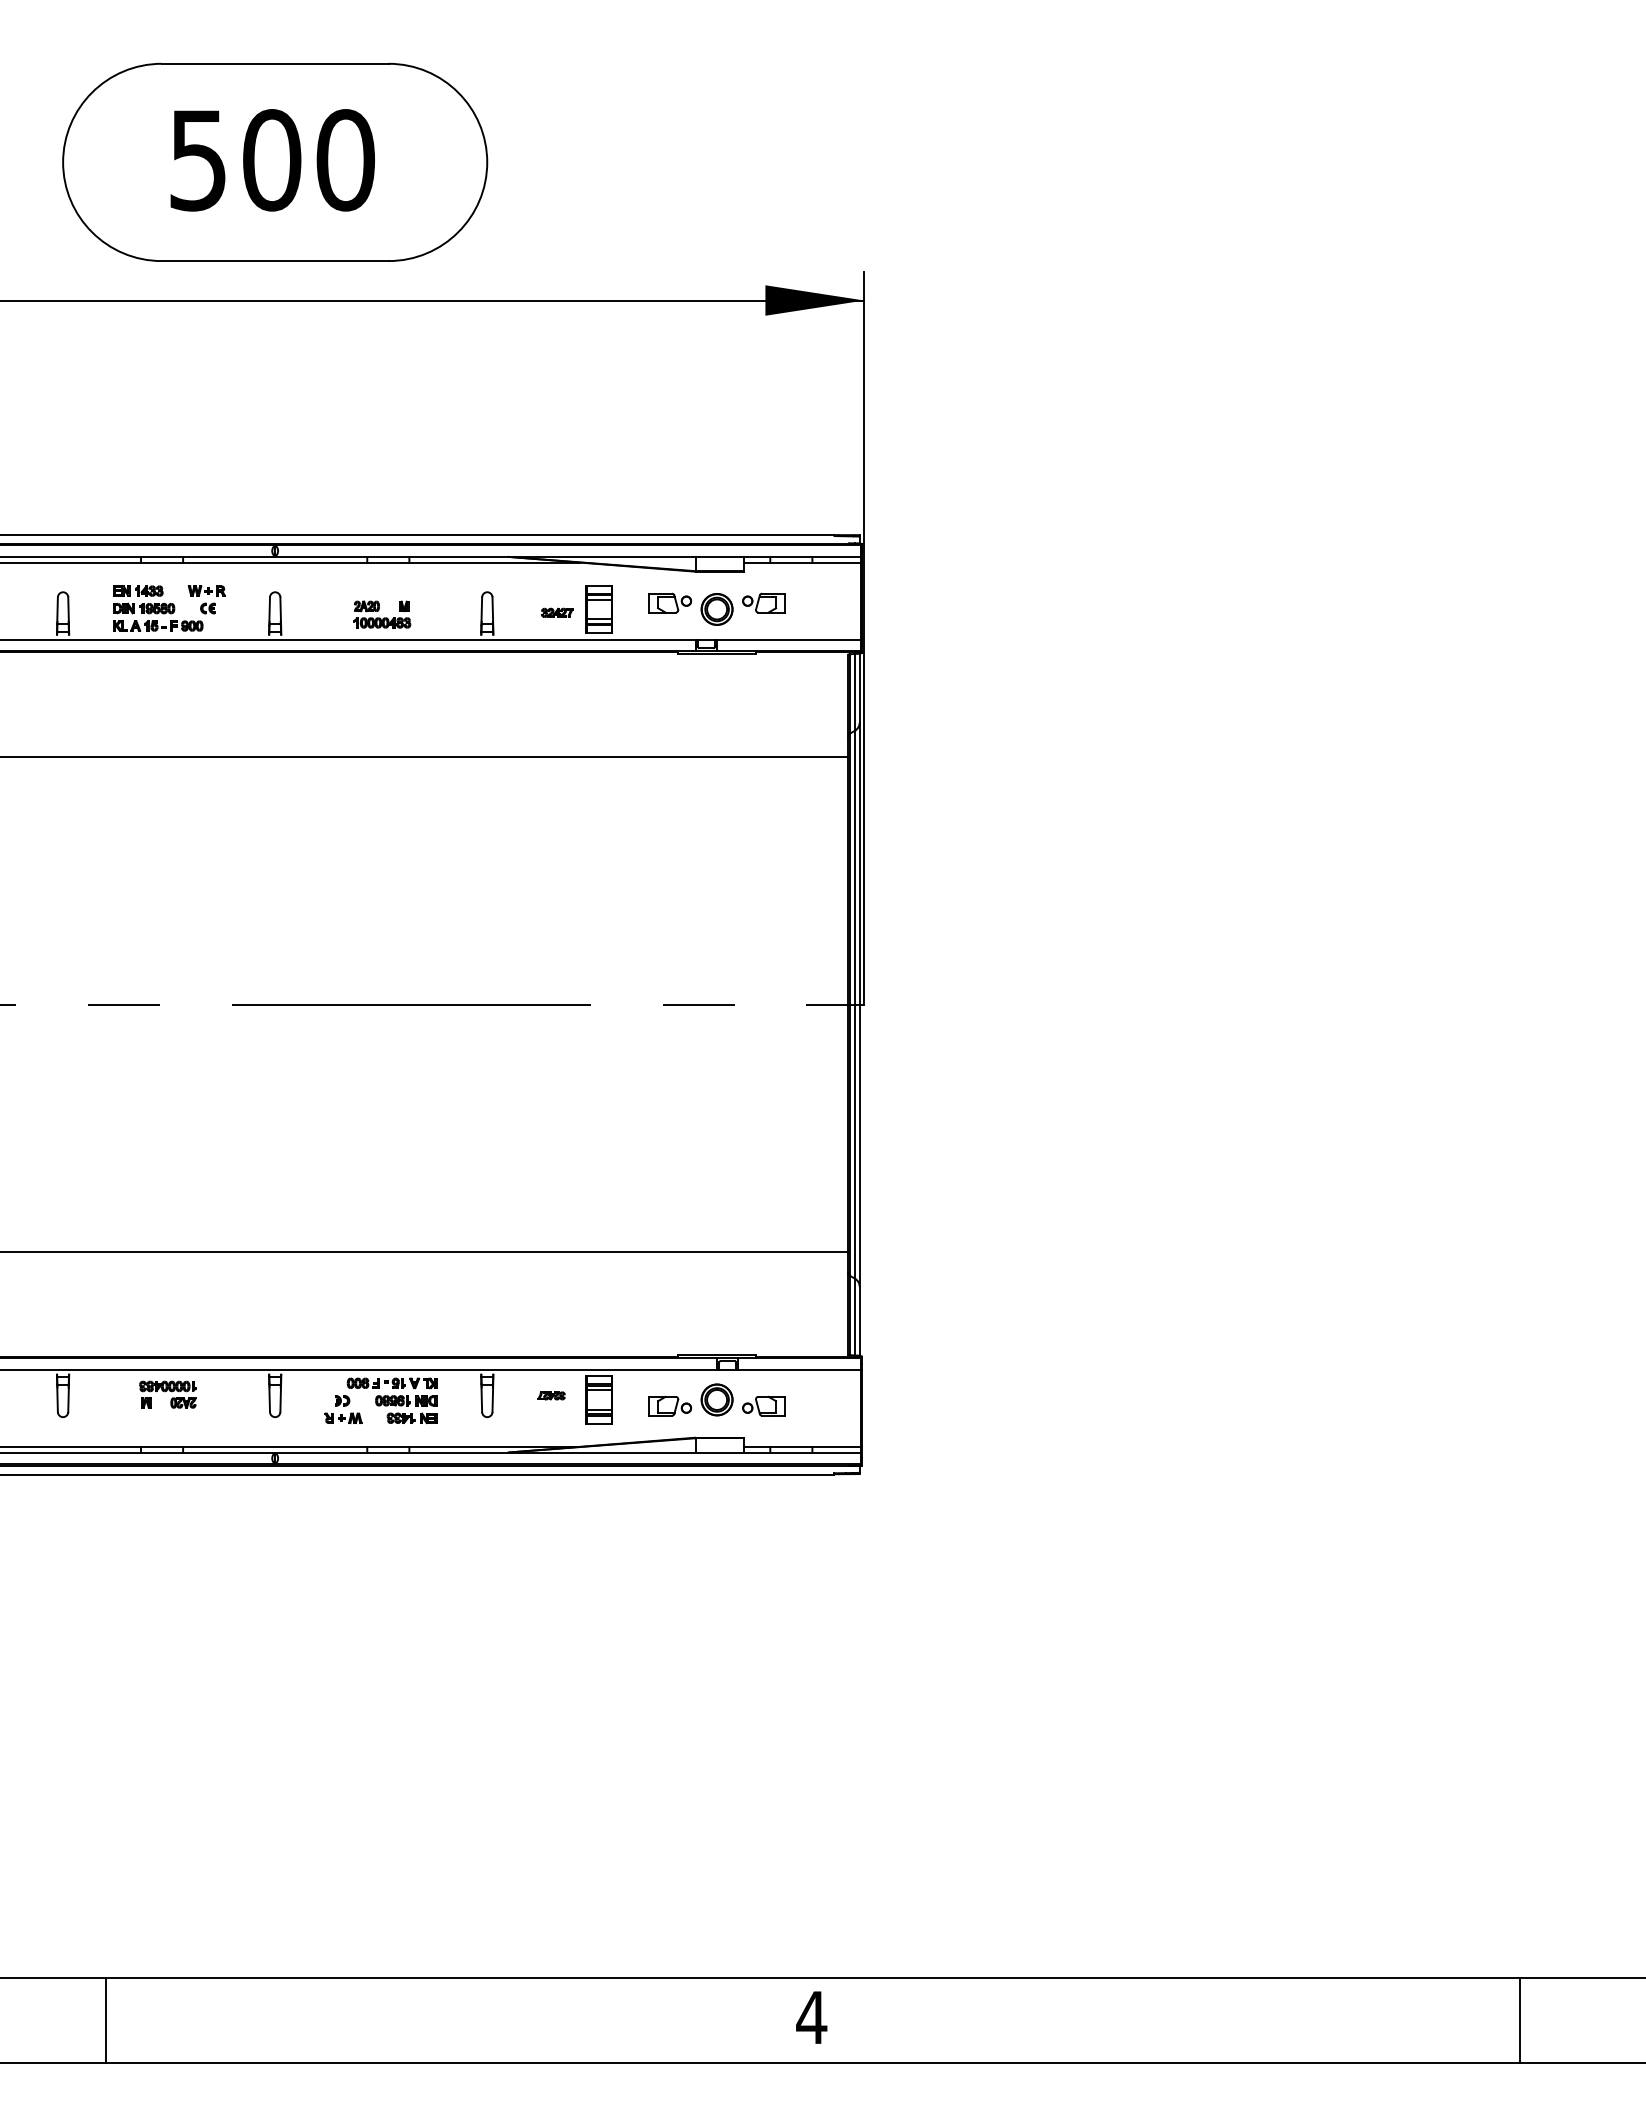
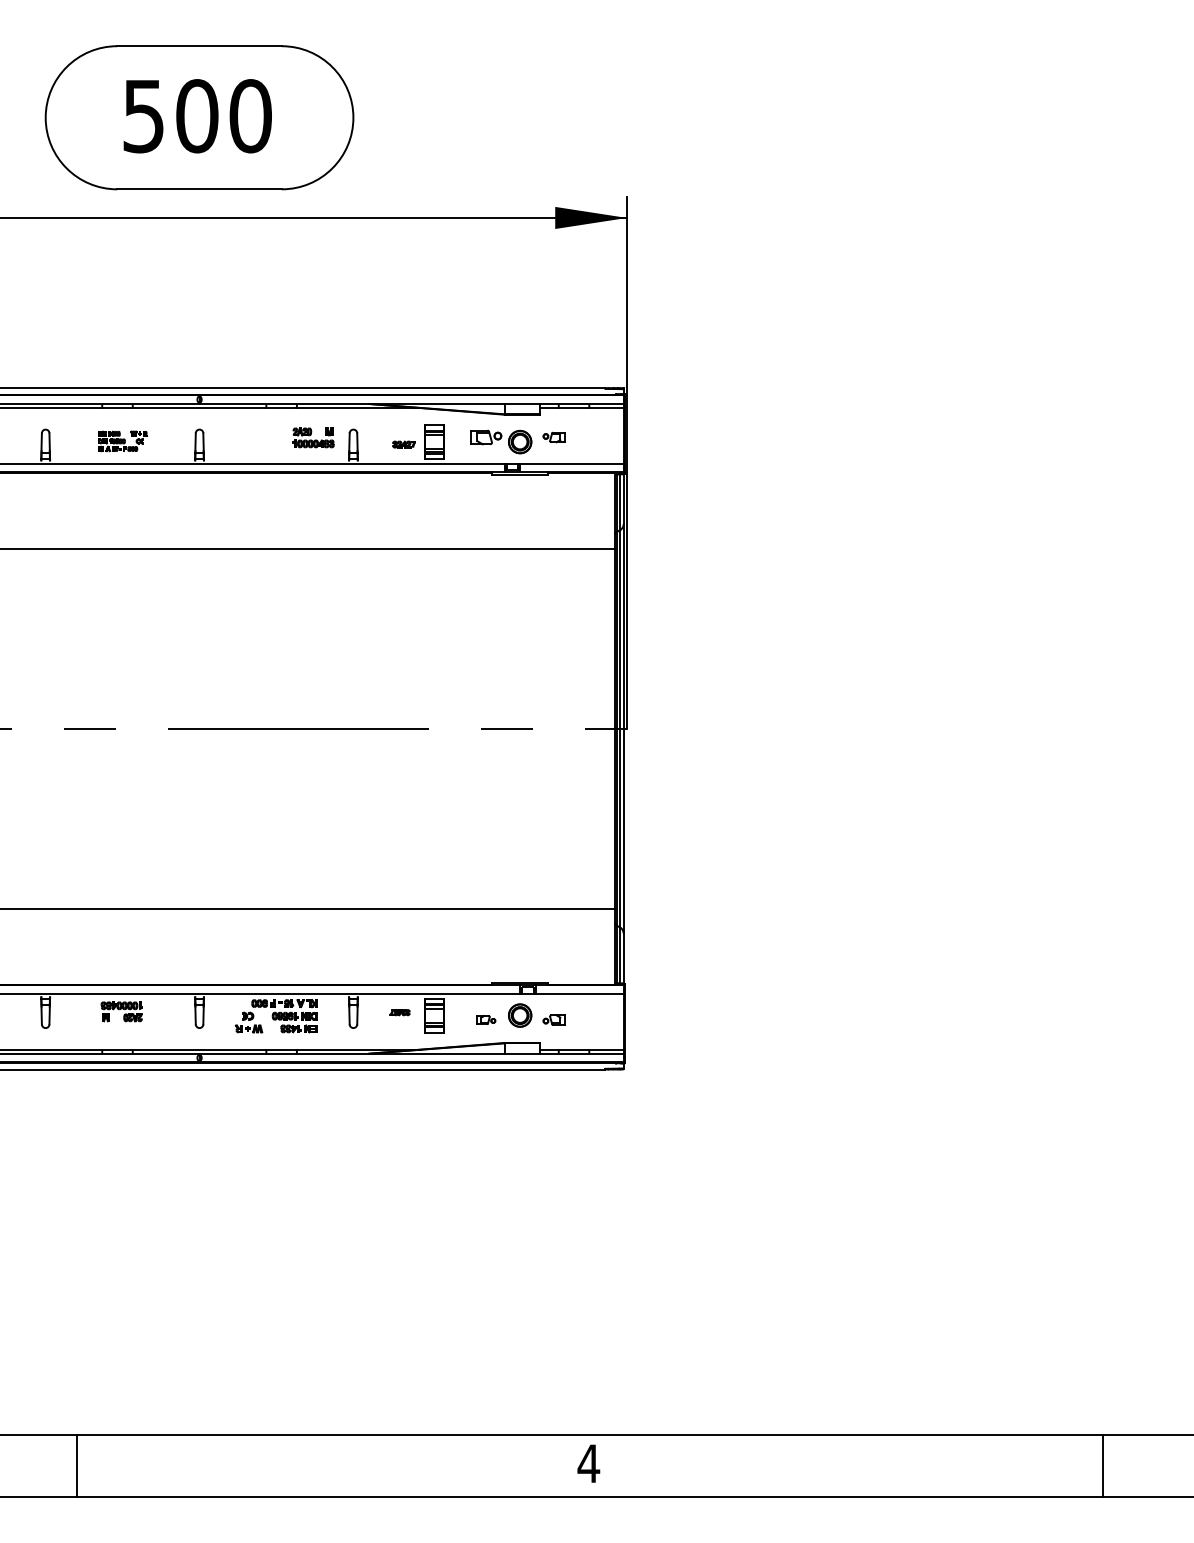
part: (763, 602) -> (553, 437), size x0.7
part: (169, 608) -> (122, 441), size x0.6
part: (382, 614) -> (313, 437), moved
part: (670, 1405) -> (486, 1019), size x0.6
part: (763, 1405) -> (553, 1019), size x0.7

